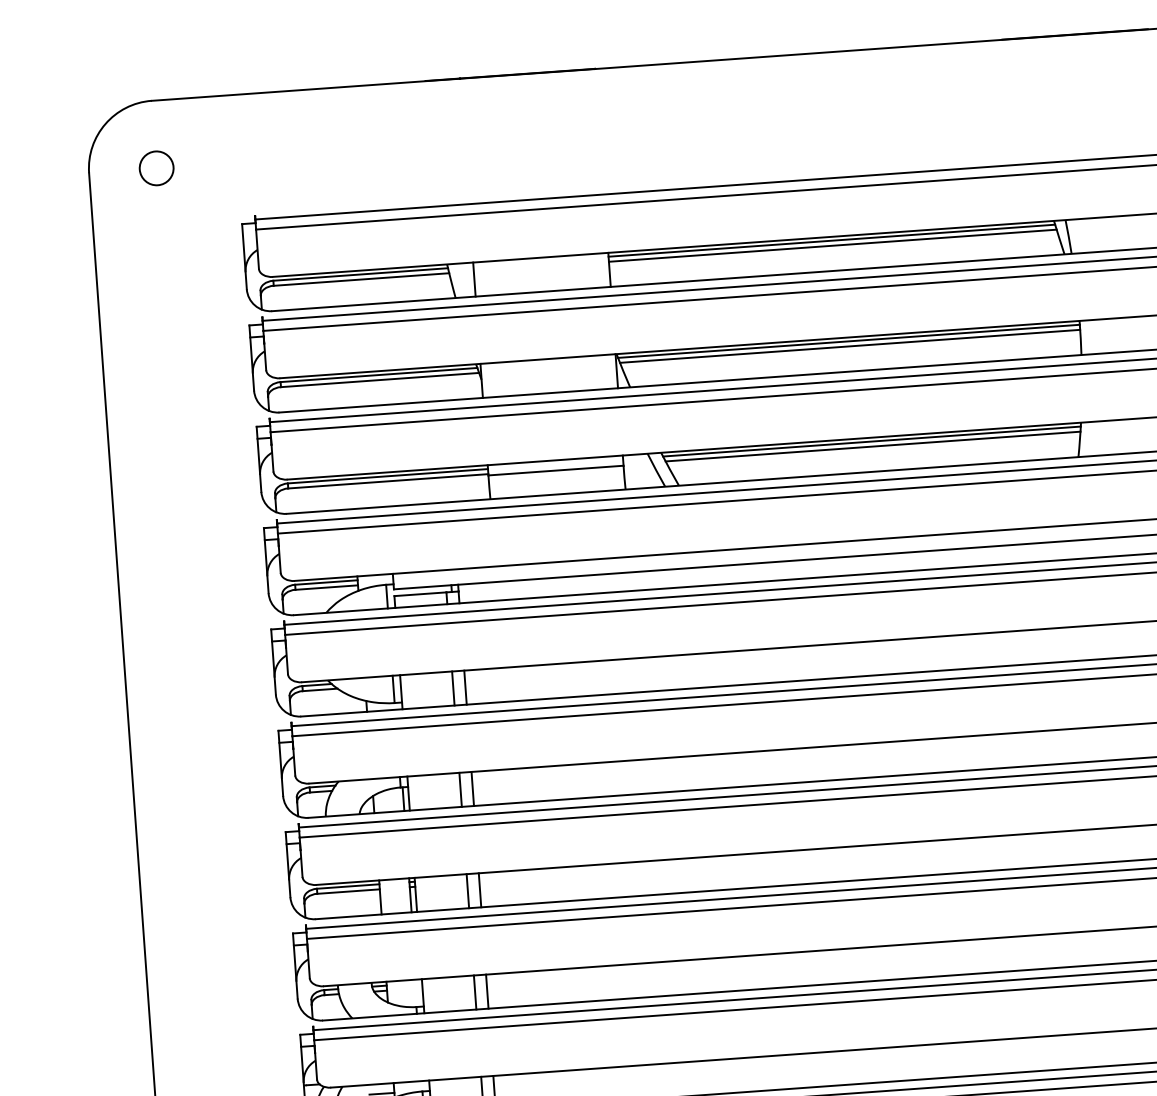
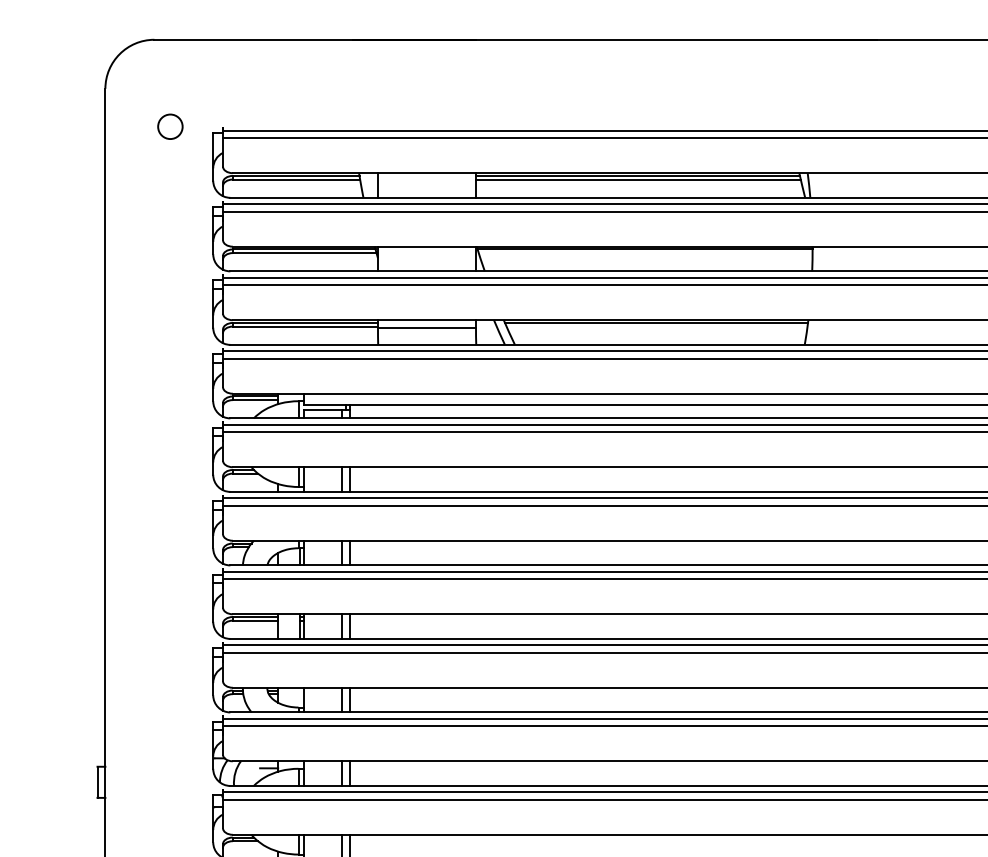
circle: (156, 167) -> (170, 126), moved
line: (849, 346) -> (645, 253), removed
line: (872, 446) -> (656, 326), removed

